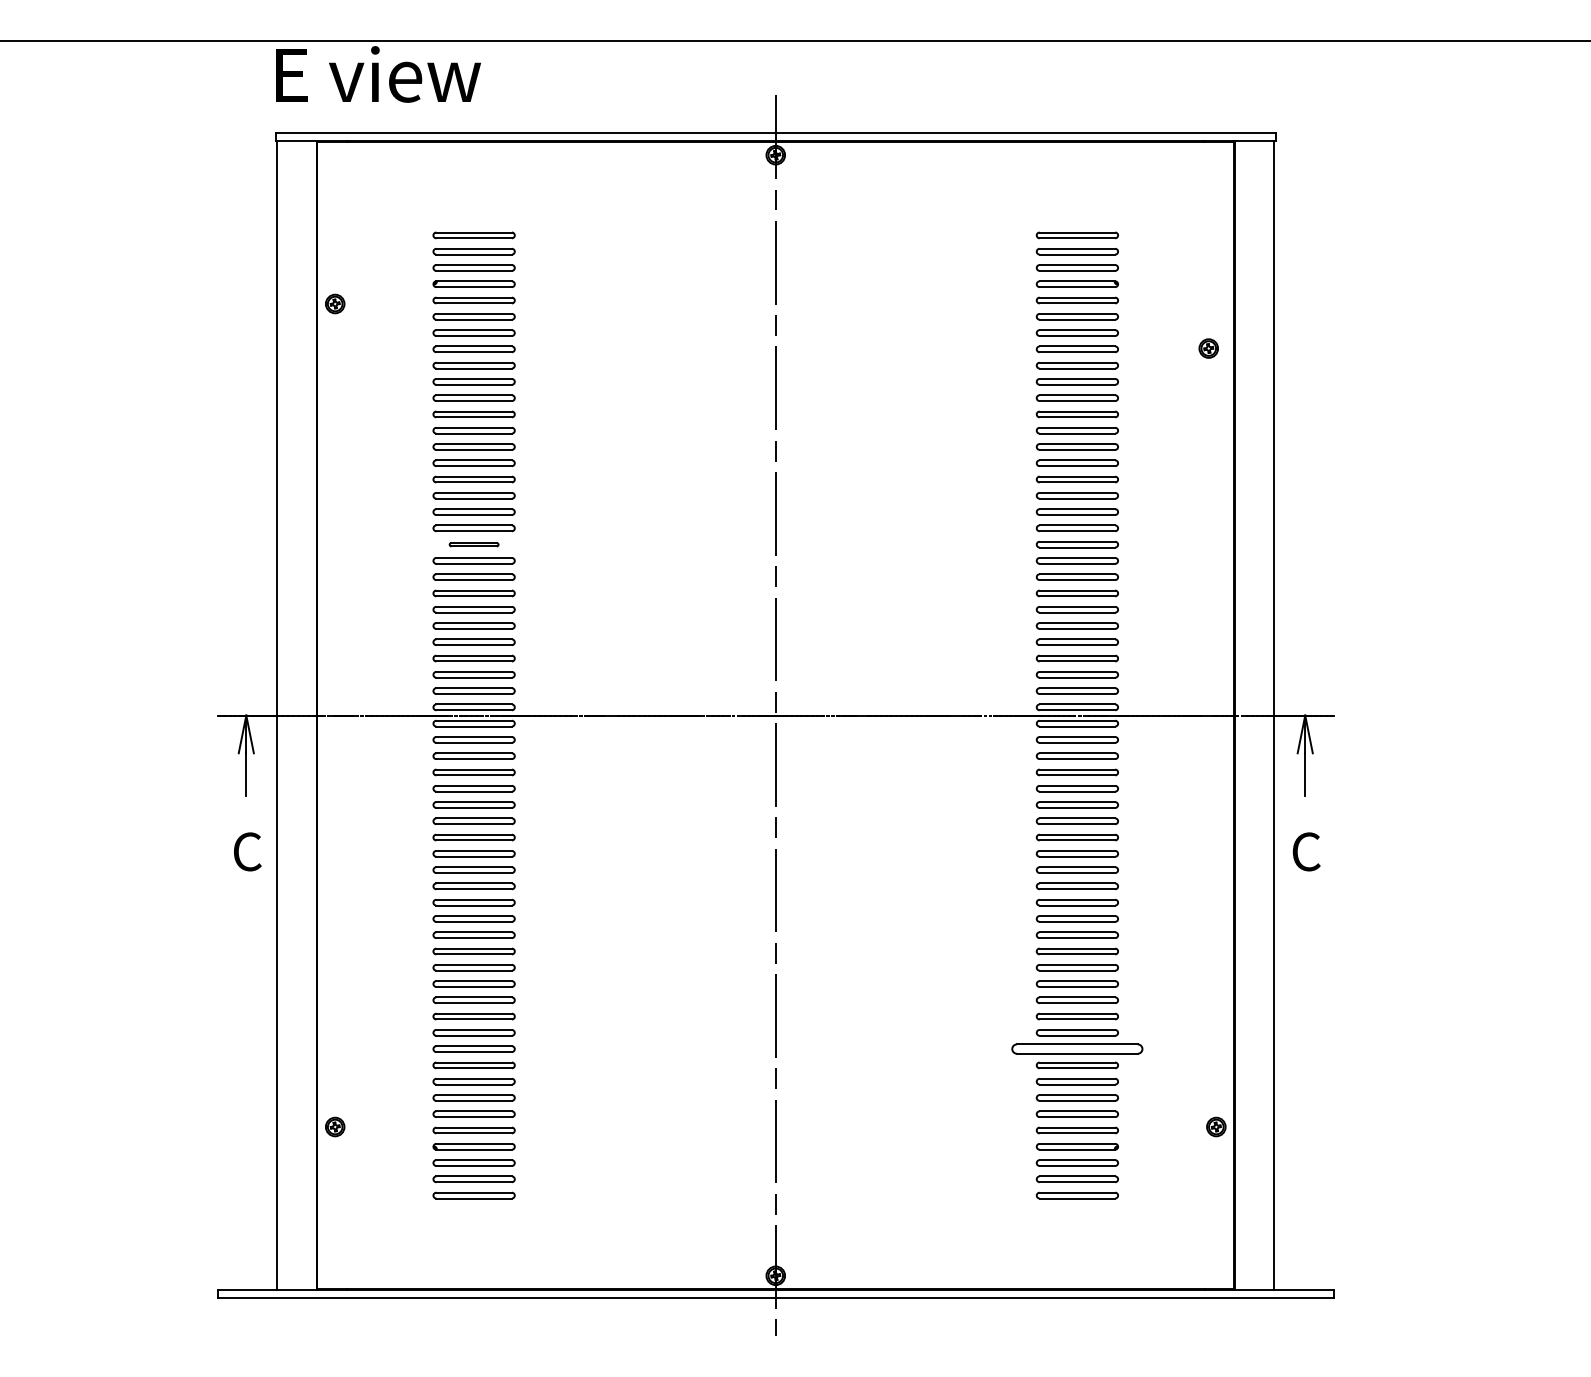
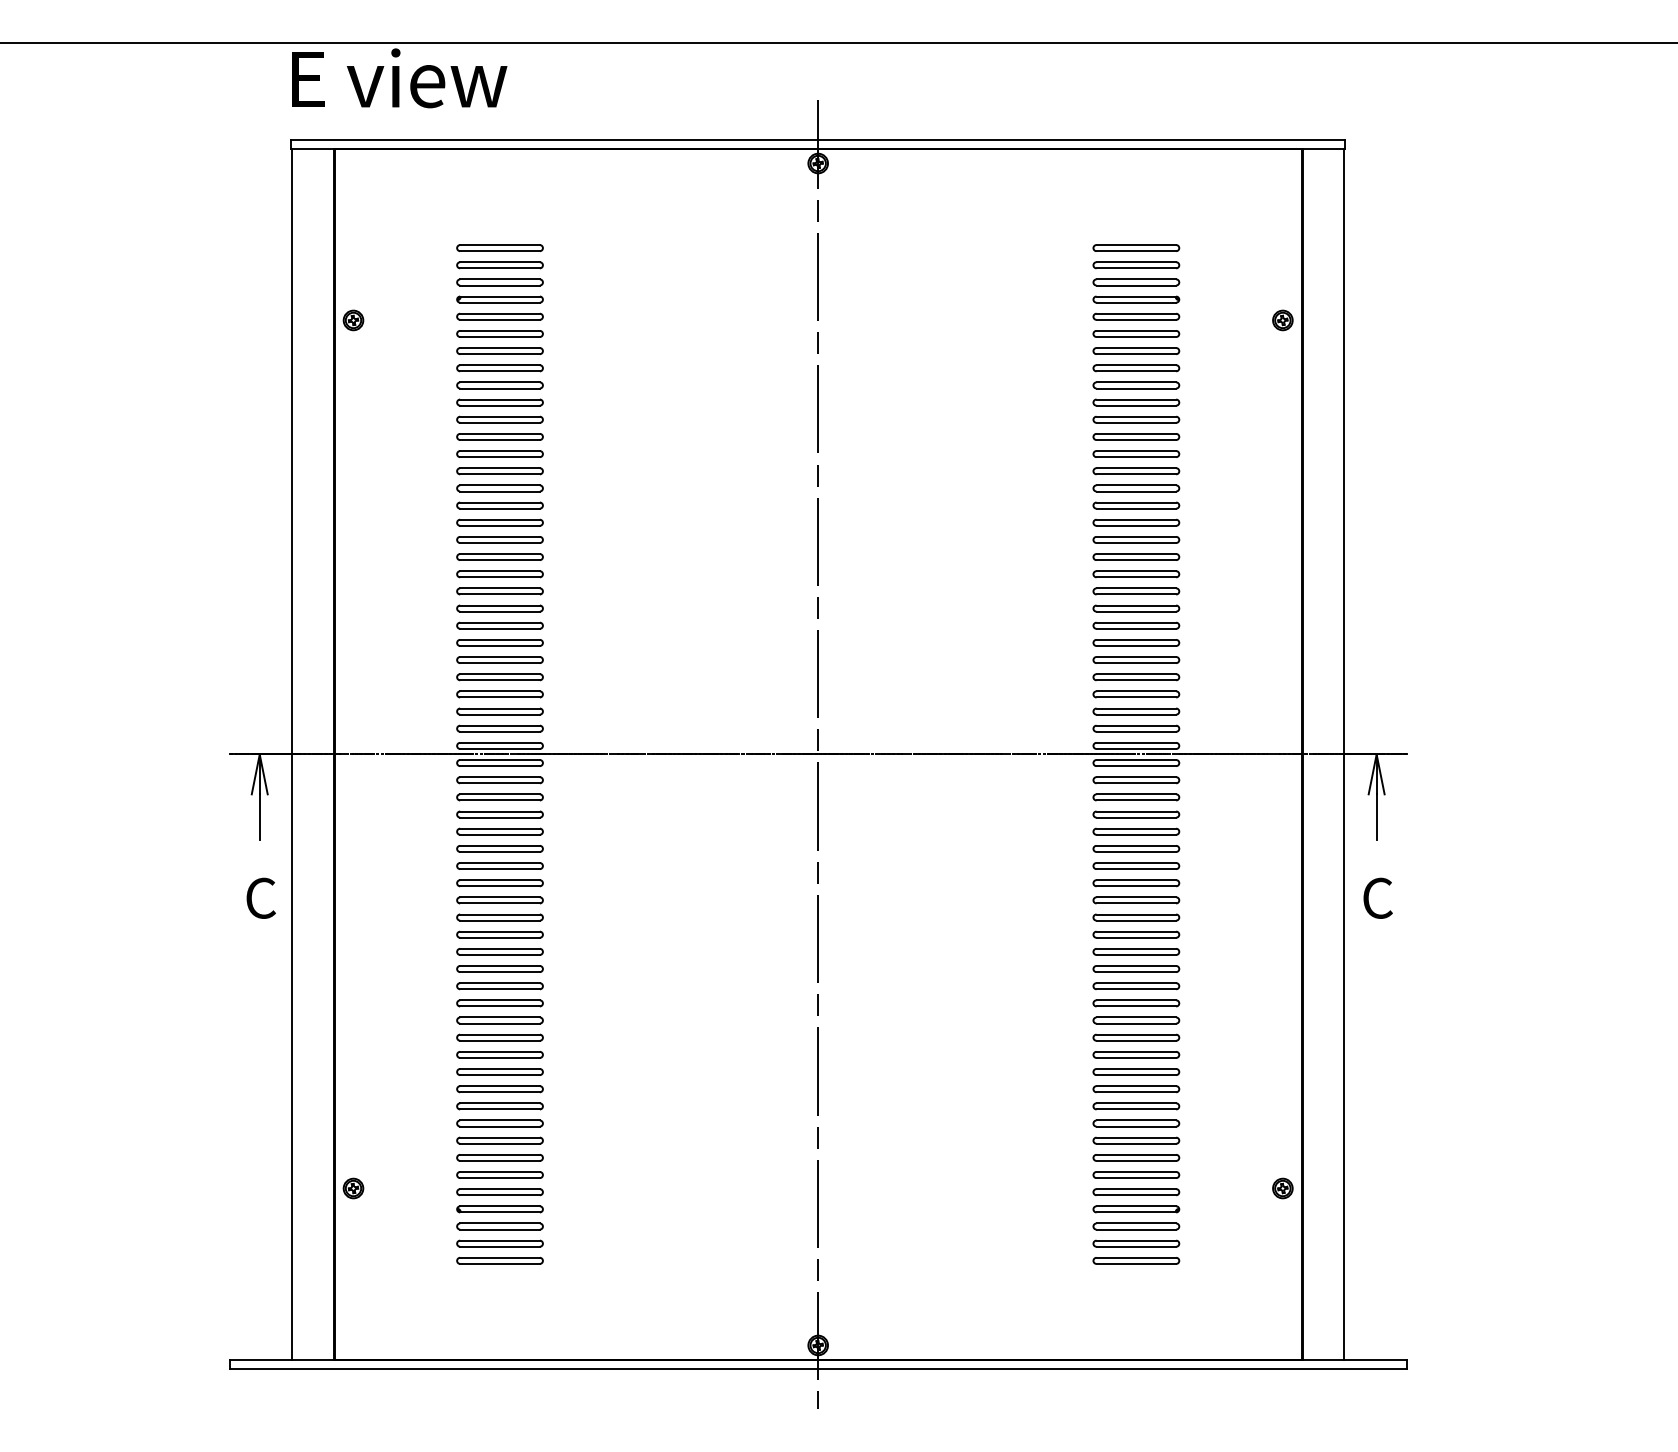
part: (1208, 348) -> (1282, 320), moved
part: (473, 544) -> (499, 574), size x1.67
part: (1077, 1049) -> (1136, 1106), size x0.62

